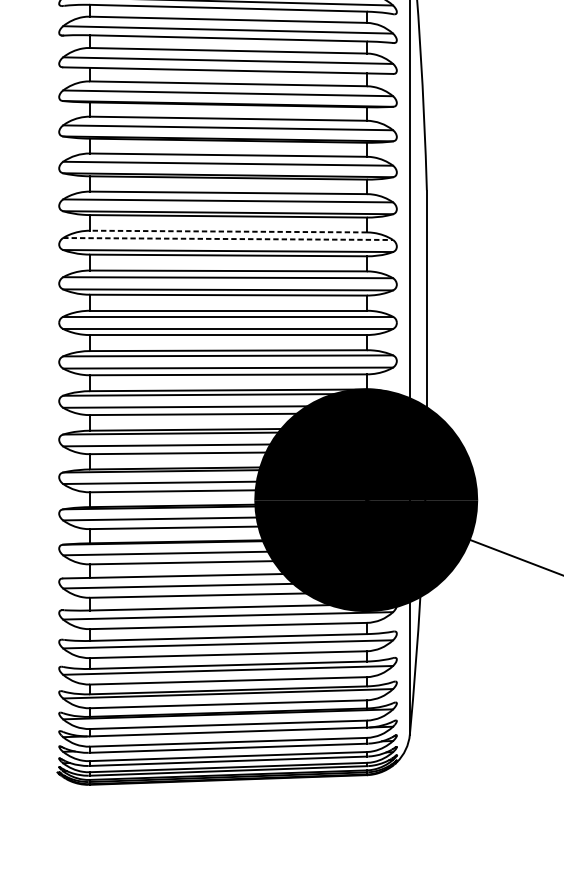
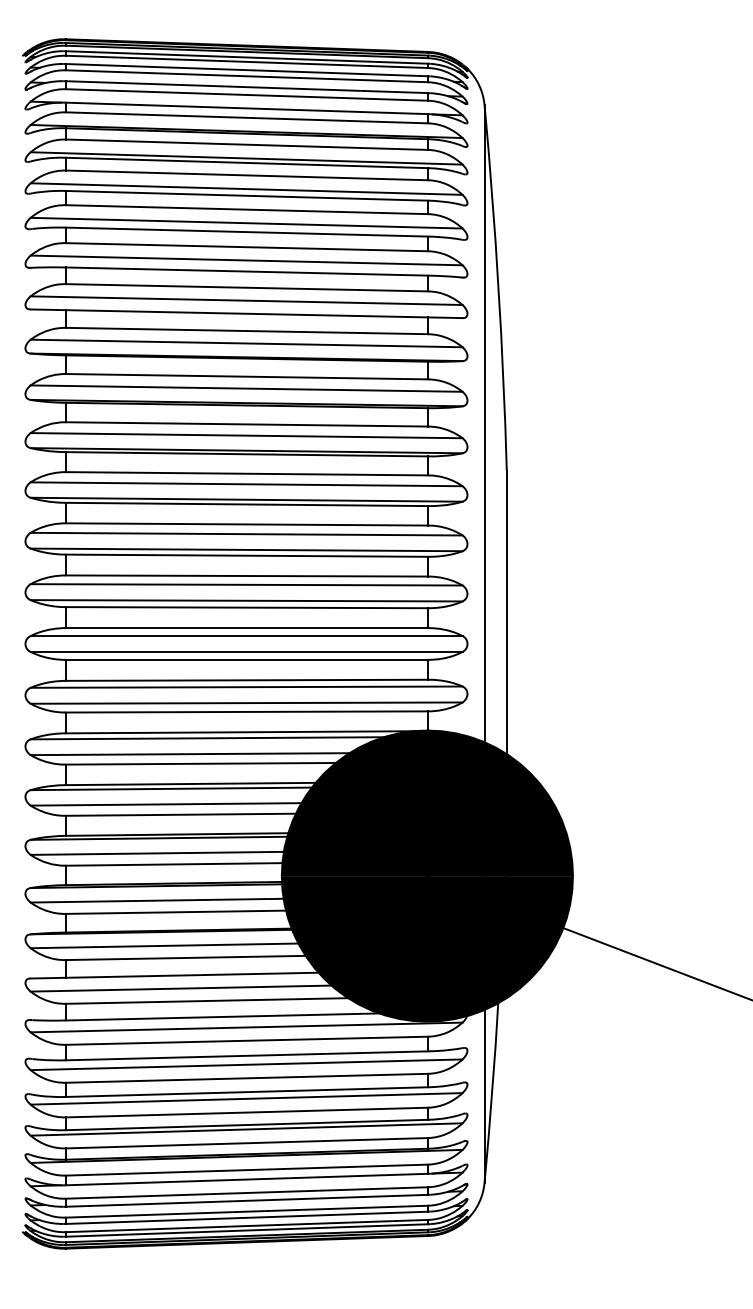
line: (228, 231) -> (246, 524), dashed -> solid
line: (228, 239) -> (246, 534), dashed -> solid

